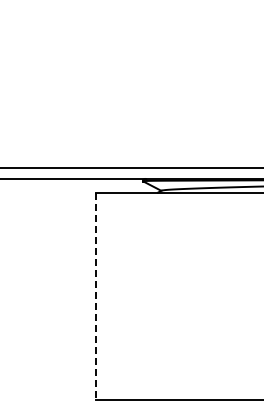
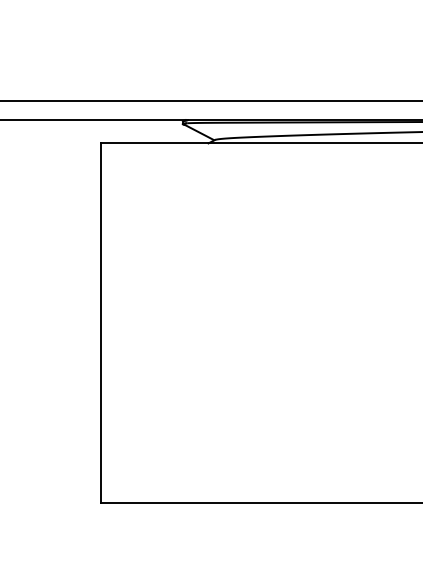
line: (96, 296) -> (102, 323), dashed -> solid

